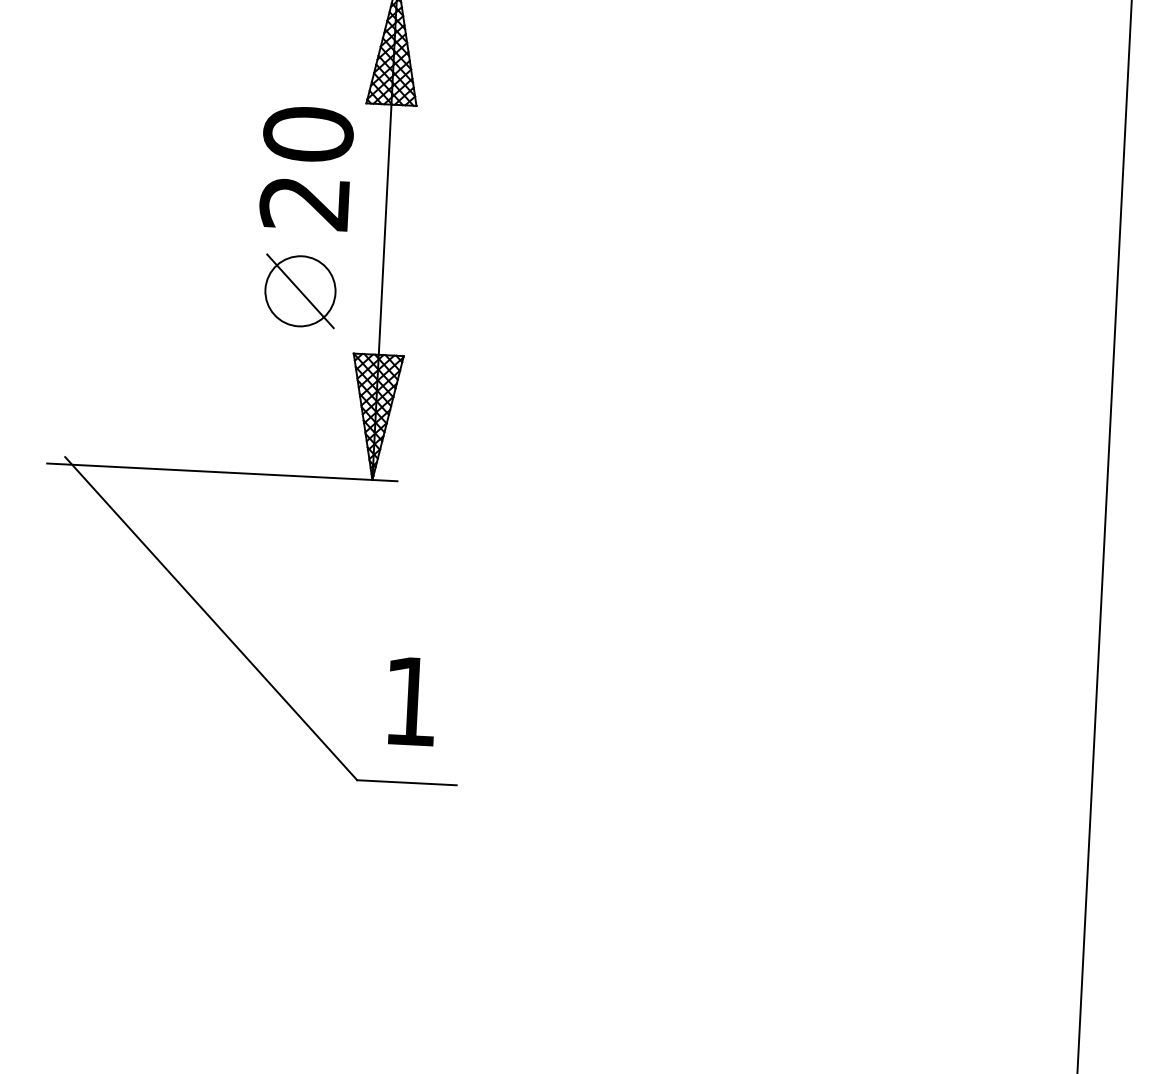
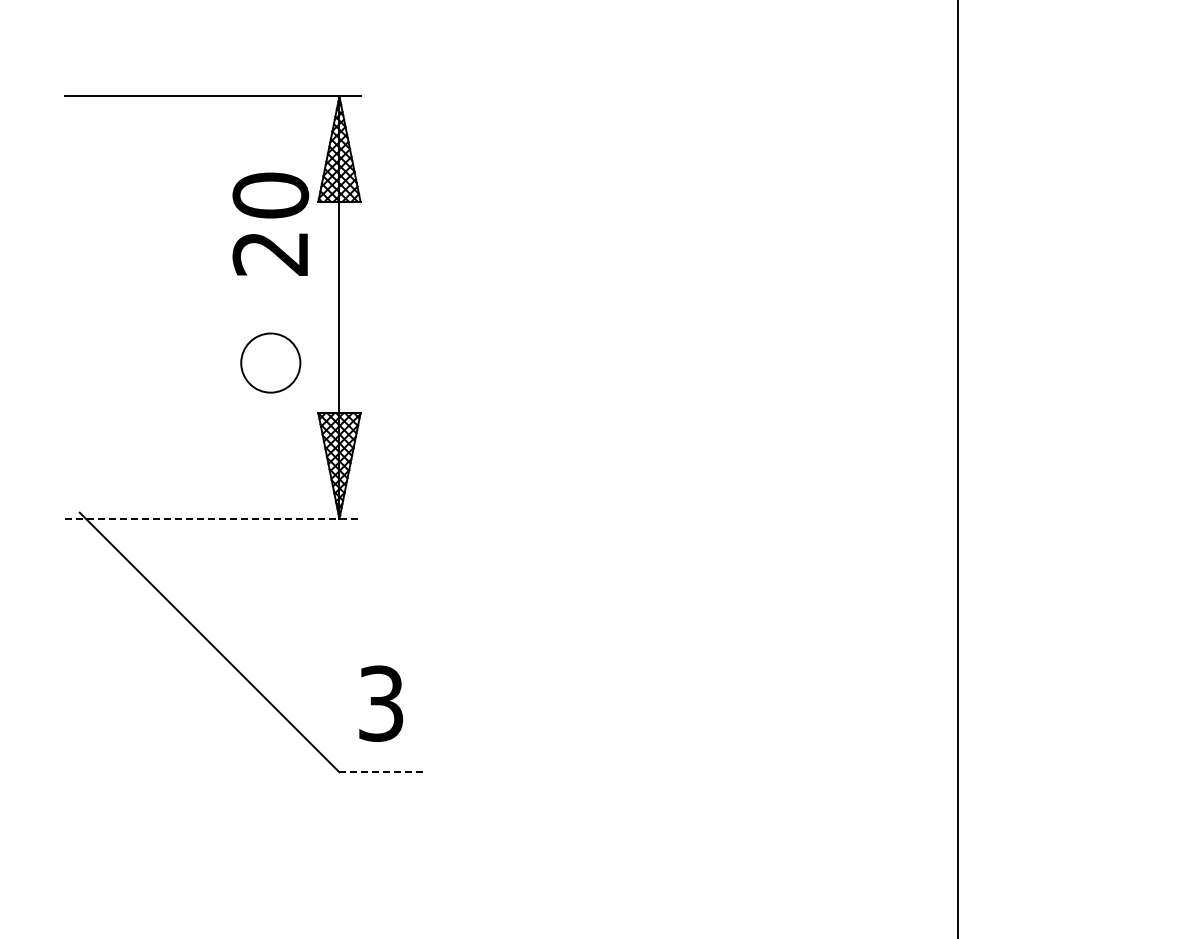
text: (306, 167) -> (270, 223), moved
line: (300, 290) -> (270, 362), removed
line: (222, 471) -> (212, 518), solid -> dashed
text: (411, 701) -> (381, 703), 1 -> 3
line: (407, 782) -> (381, 772), solid -> dashed

